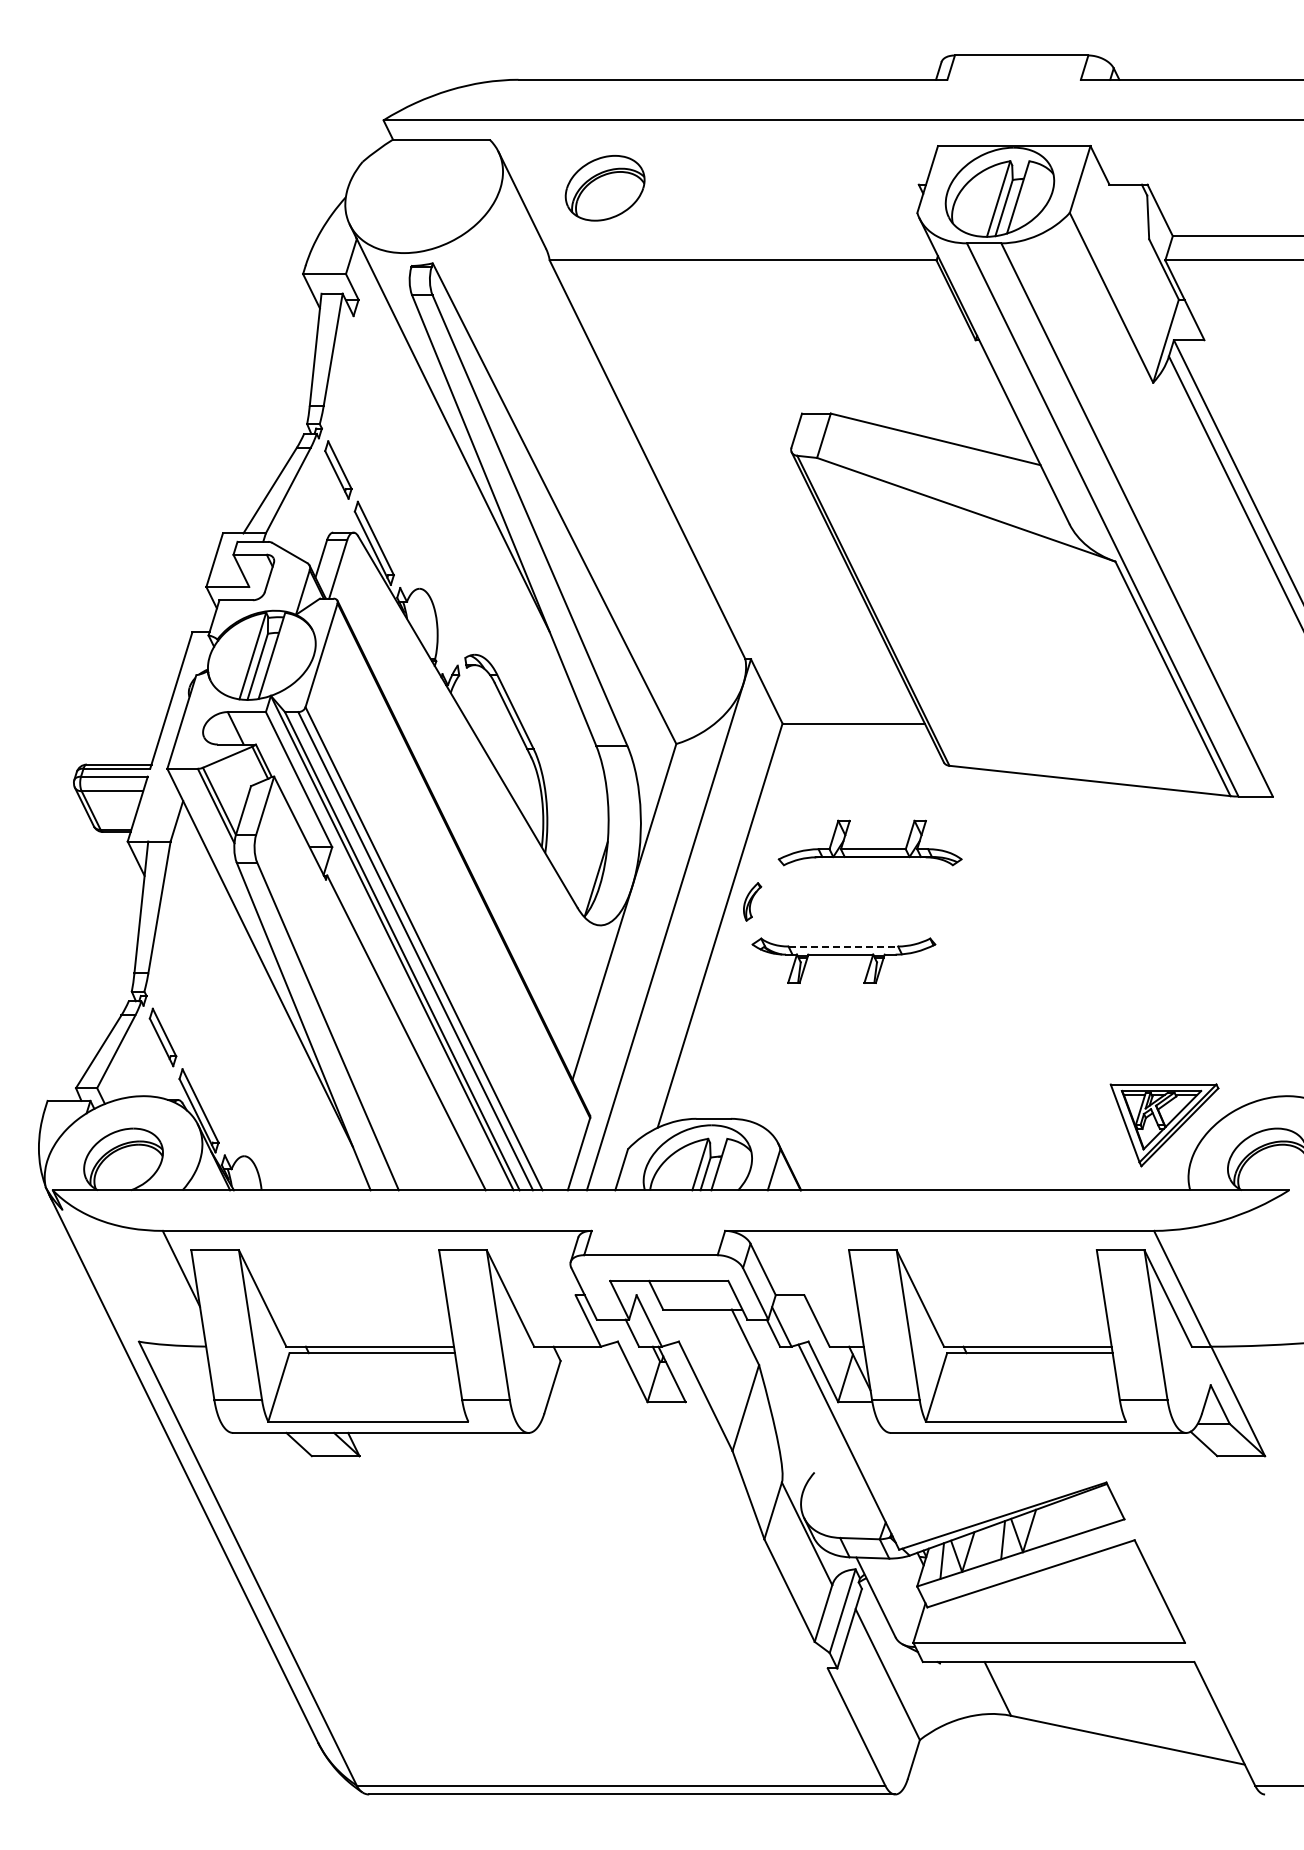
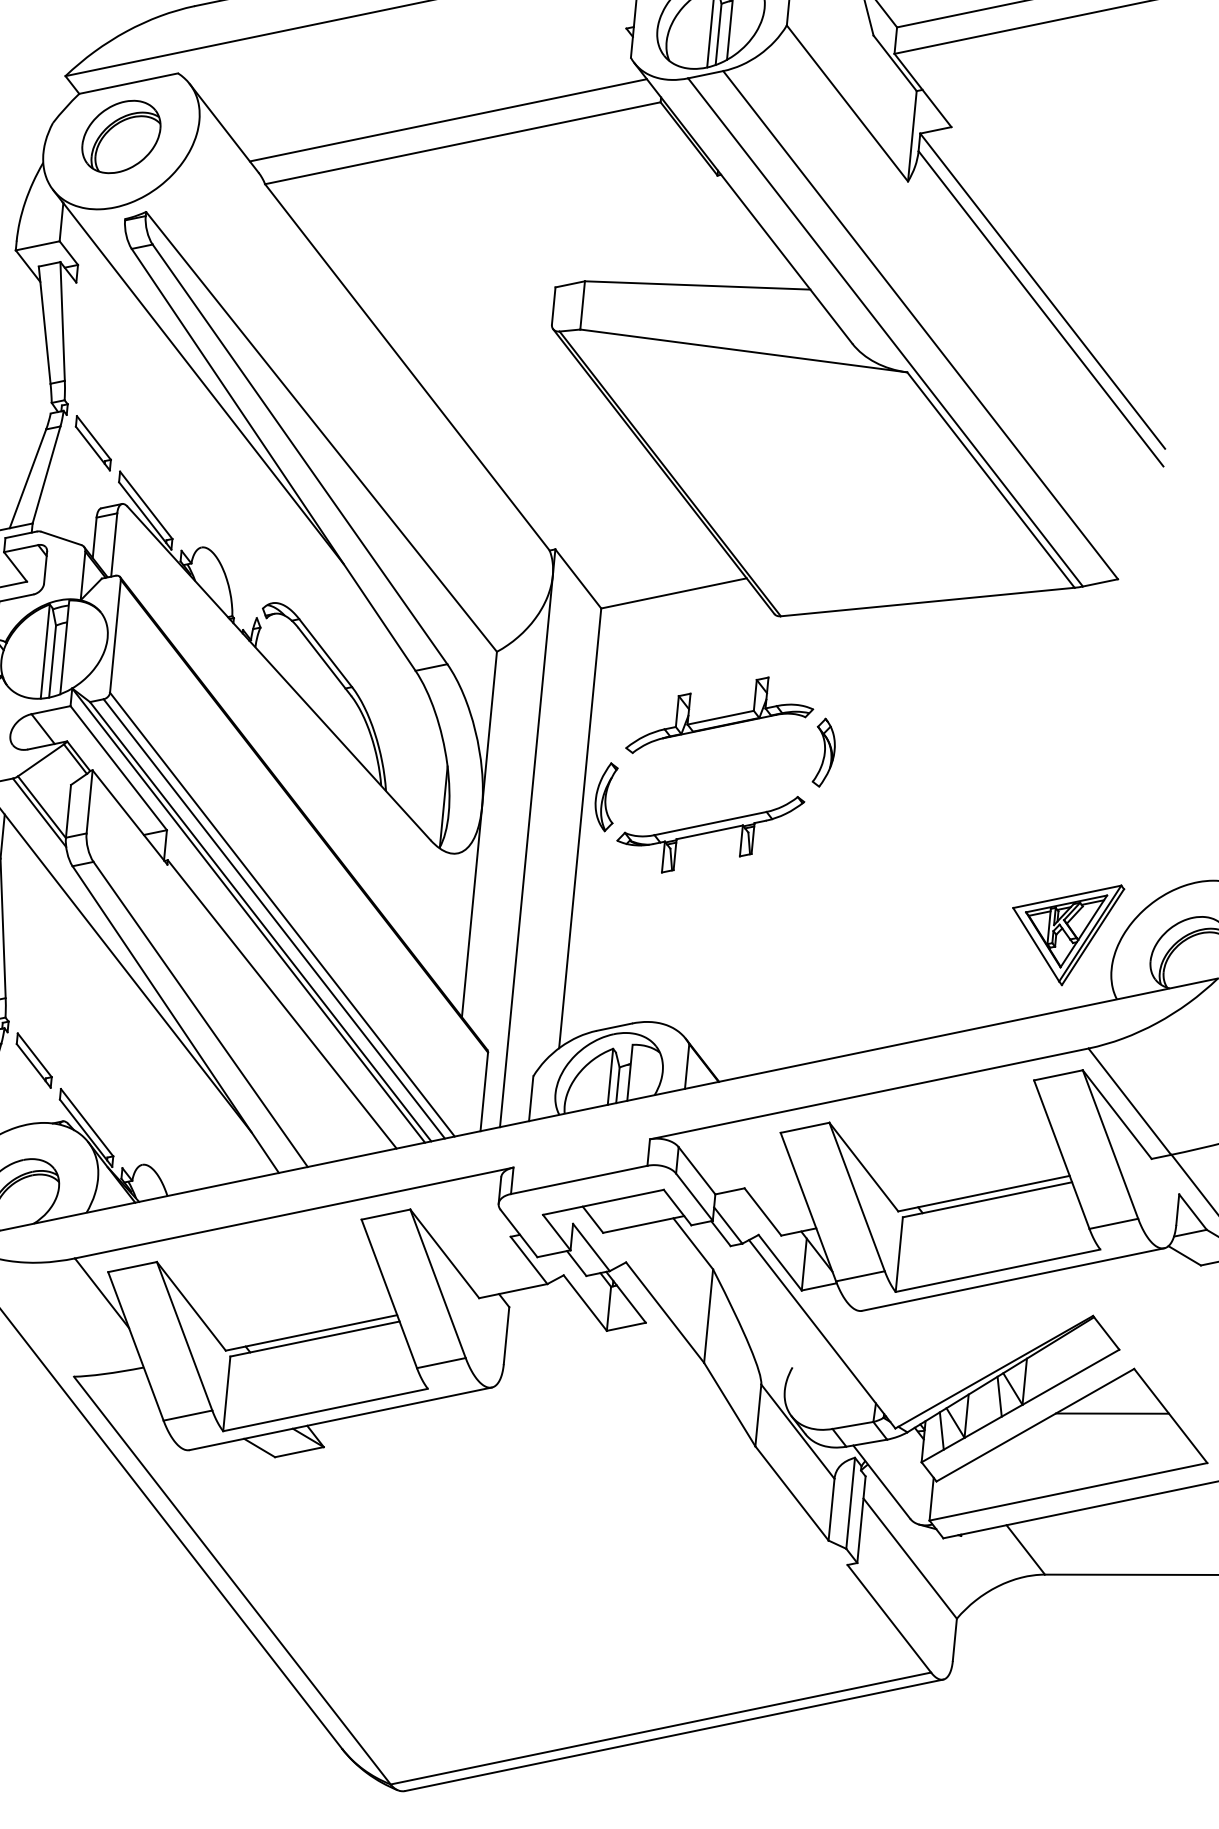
part: (604, 188) -> (120, 137), moved
line: (733, 236) -> (447, 120), added
part: (752, 901) -> (608, 796), size x1.67
part: (961, 901) -> (821, 752), added
line: (843, 946) -> (710, 823), dashed -> solid
line: (1105, 1577) -> (1112, 1413), added

